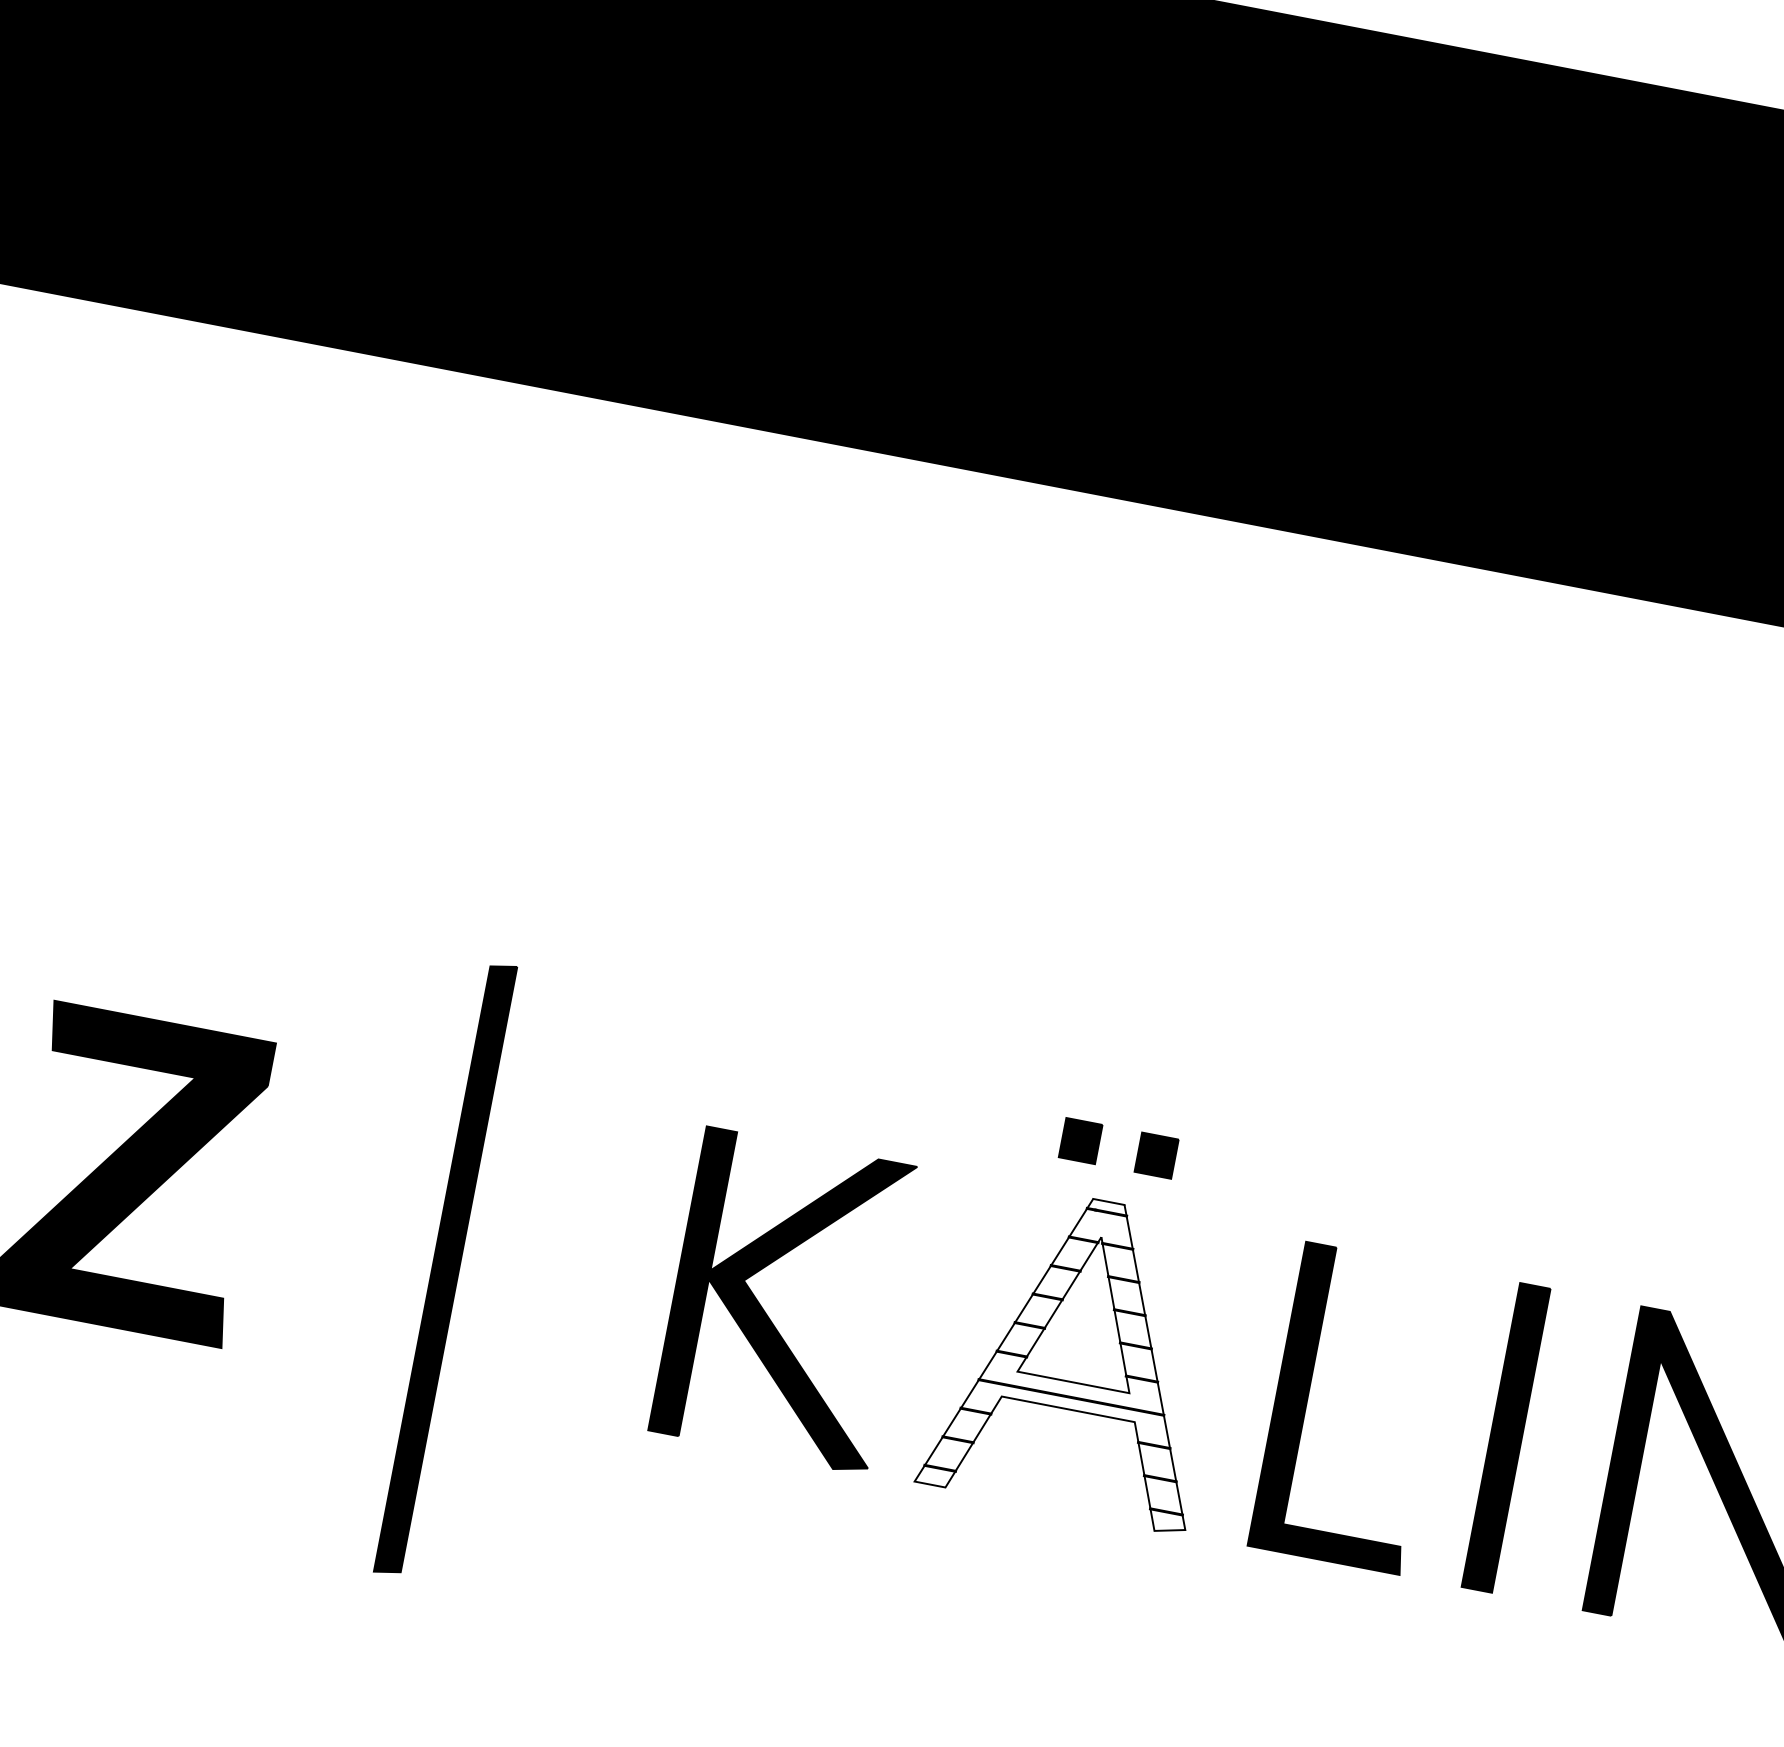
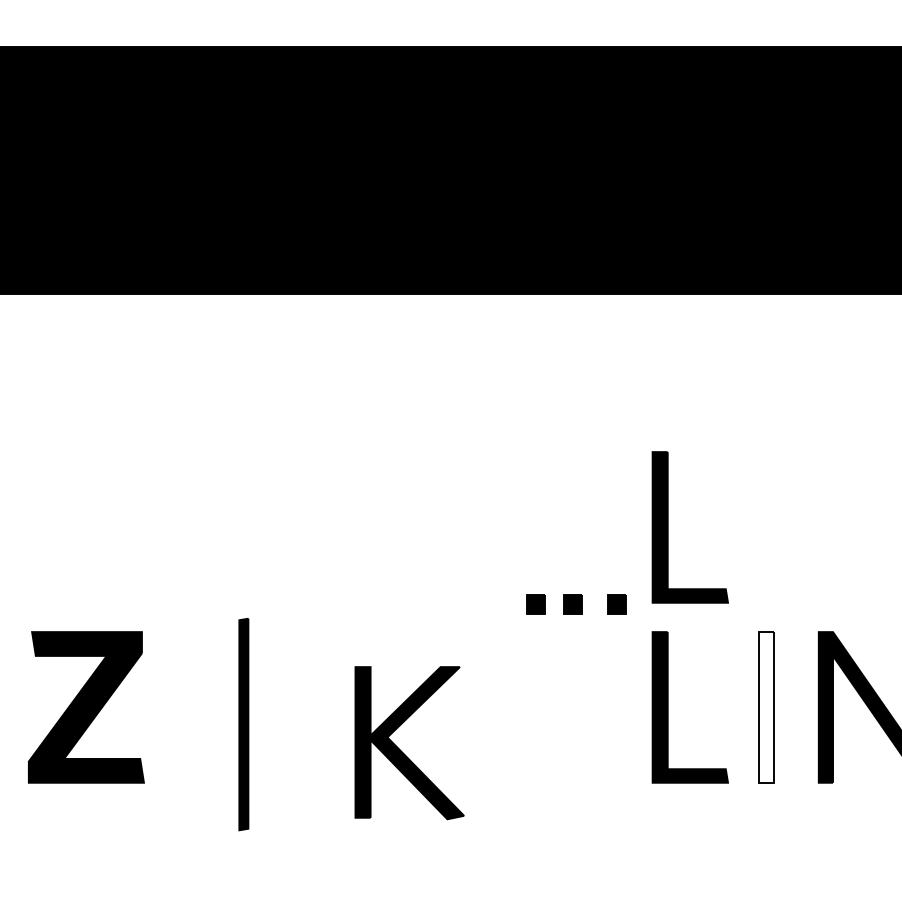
part: (1378, 1036) -> (668, 527), added
part: (1243, 1172) -> (616, 604), added
part: (444, 1269) -> (243, 724), size x0.7
part: (767, 1312) -> (401, 750), moved
part: (1078, 1355) -> (554, 707), removed
fill: (1504, 1437) -> (765, 707), removed

